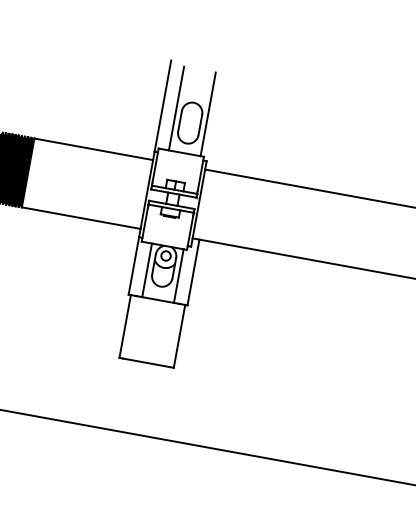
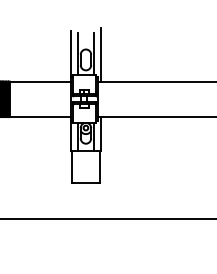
line: (222, 118) -> (101, 54), added

